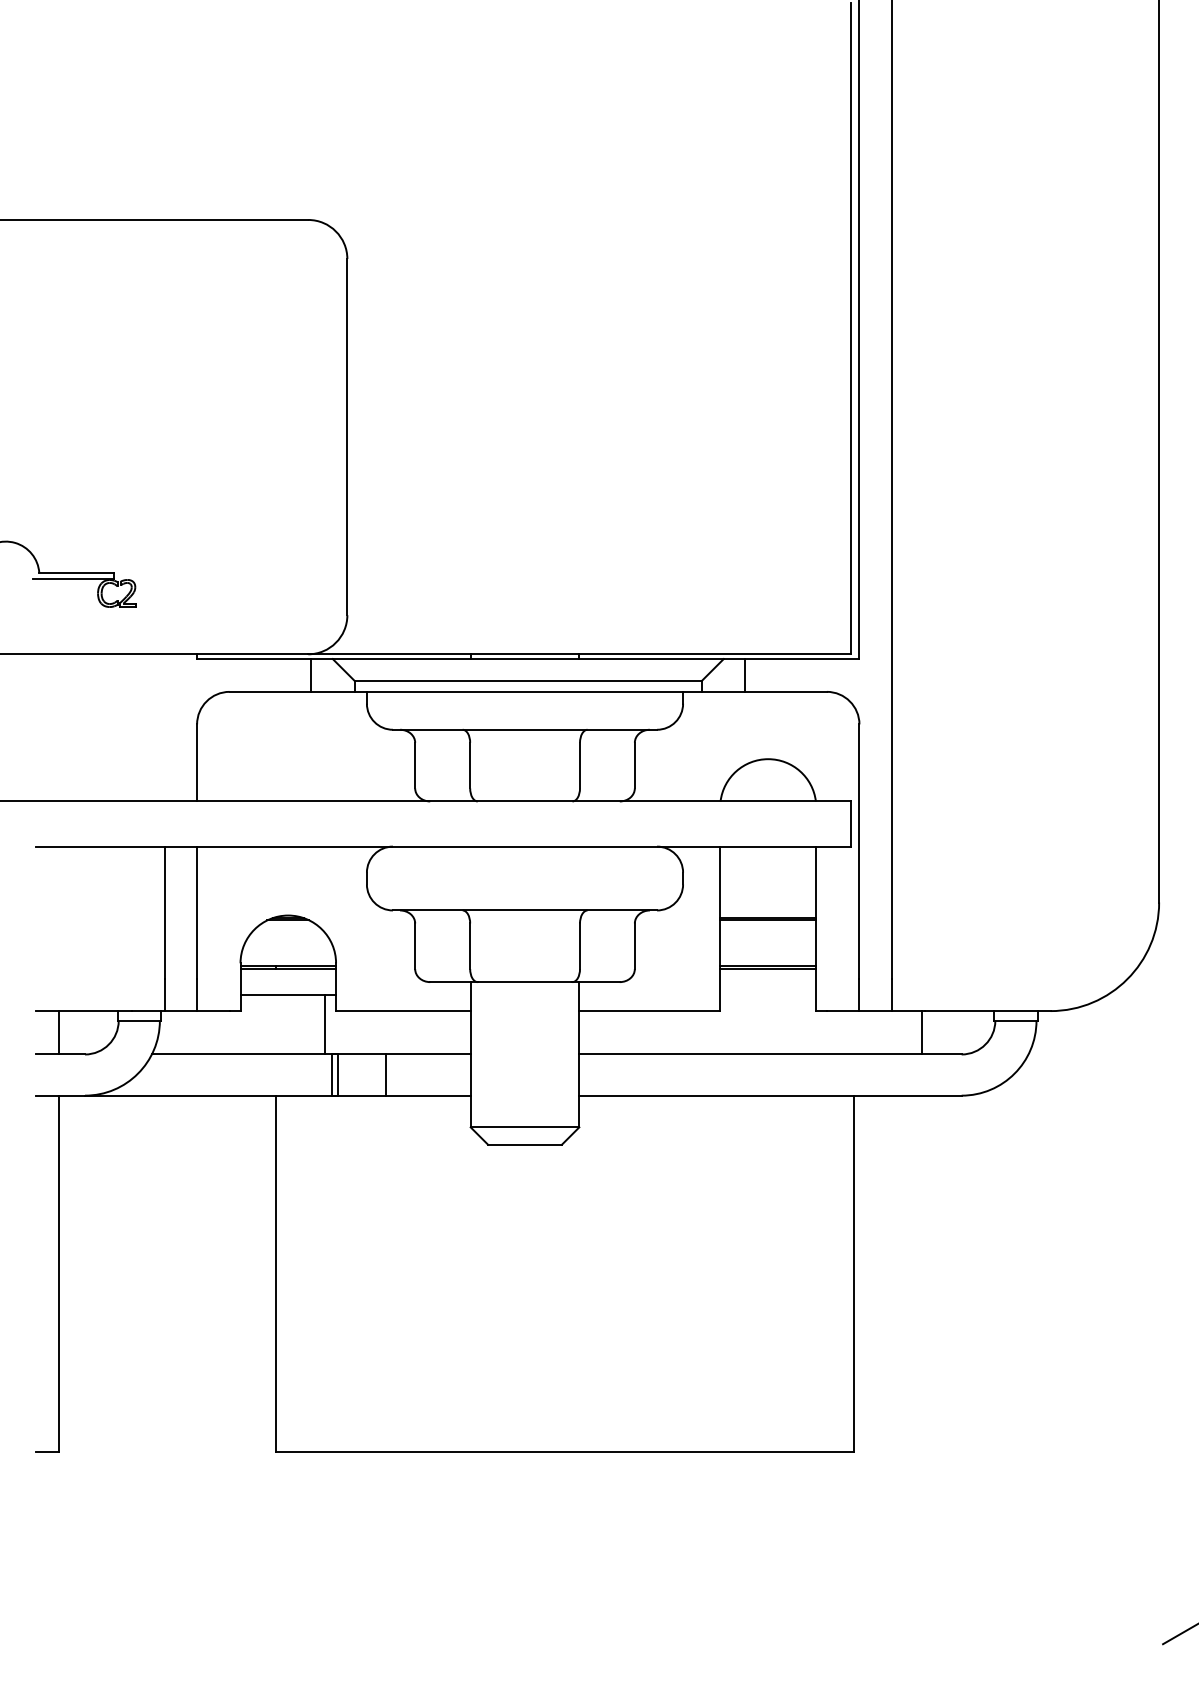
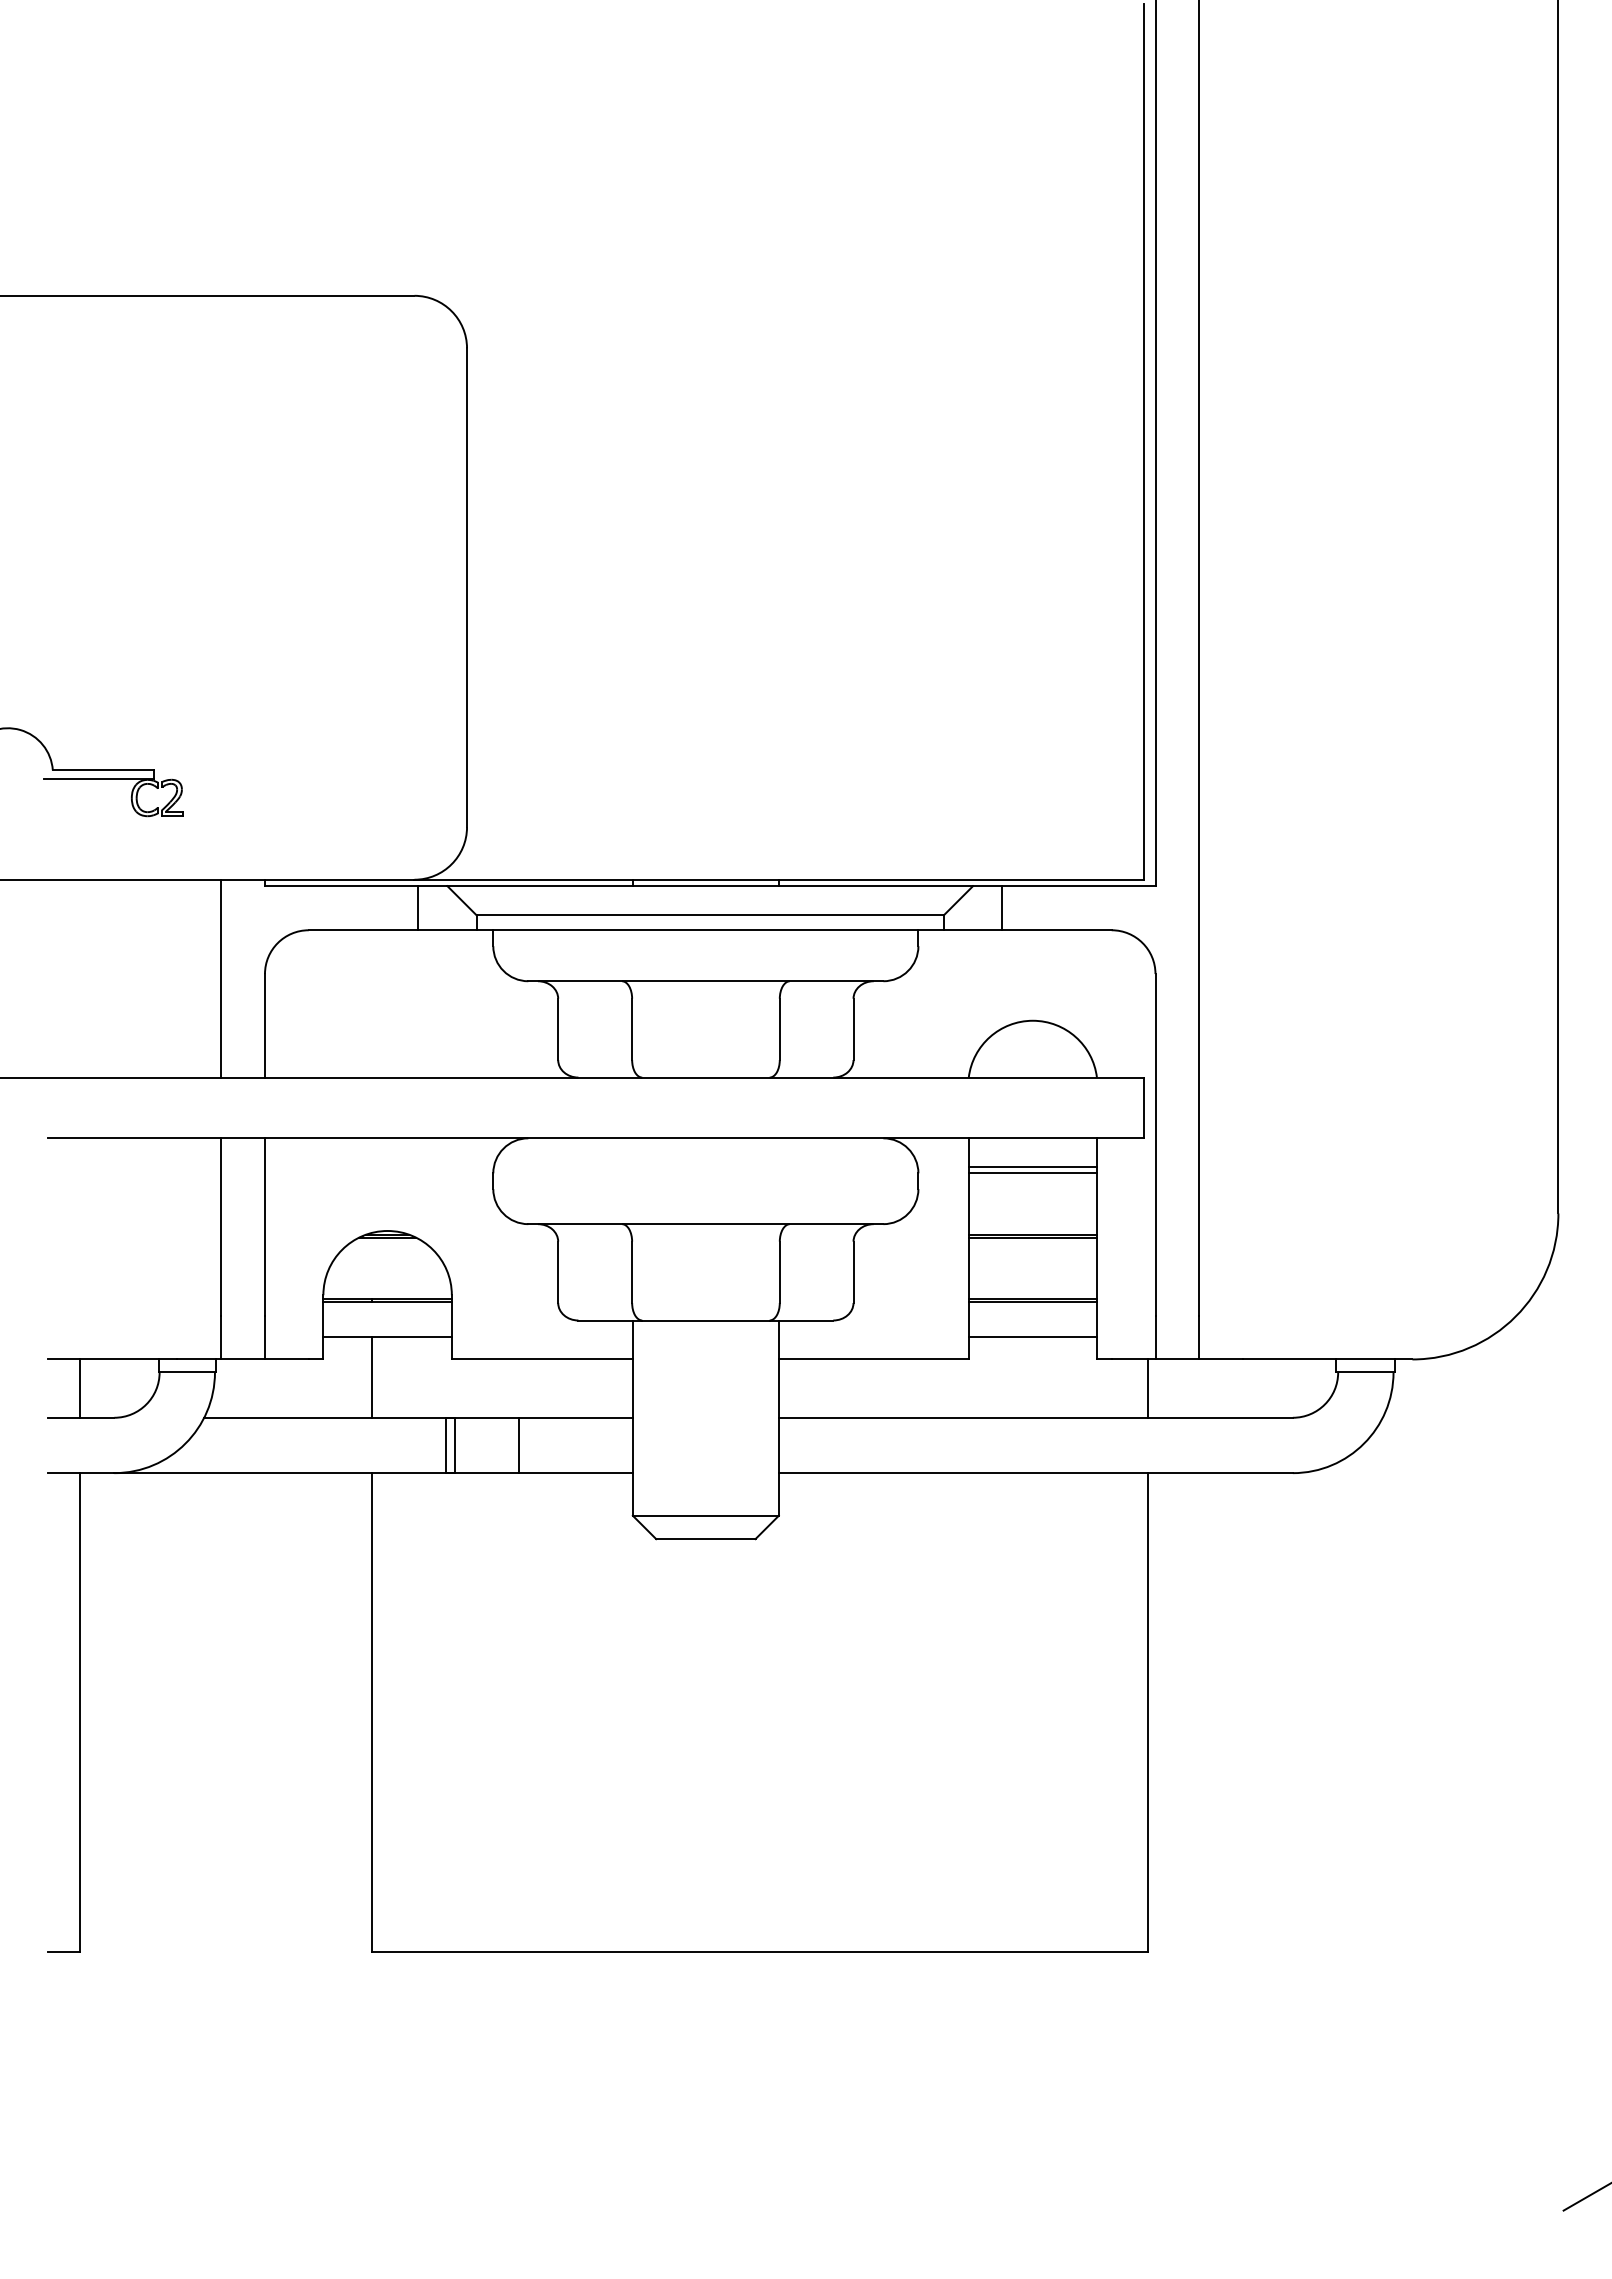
line: (164, 727) -> (221, 978), added
line: (767, 867) -> (1032, 1166), added
line: (767, 872) -> (1032, 1172), added
line: (767, 994) -> (1032, 1337), added
line: (324, 1024) -> (371, 1377), moved
line: (922, 1032) -> (1148, 1388), moved

